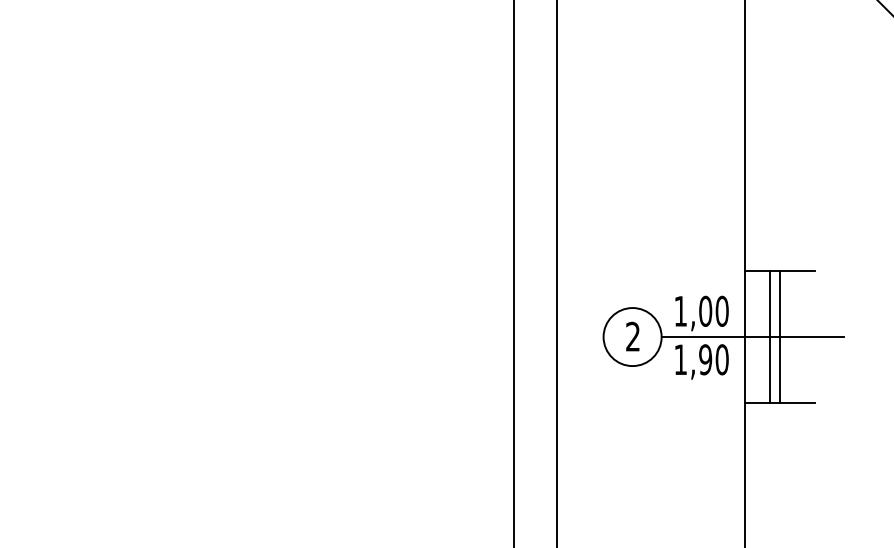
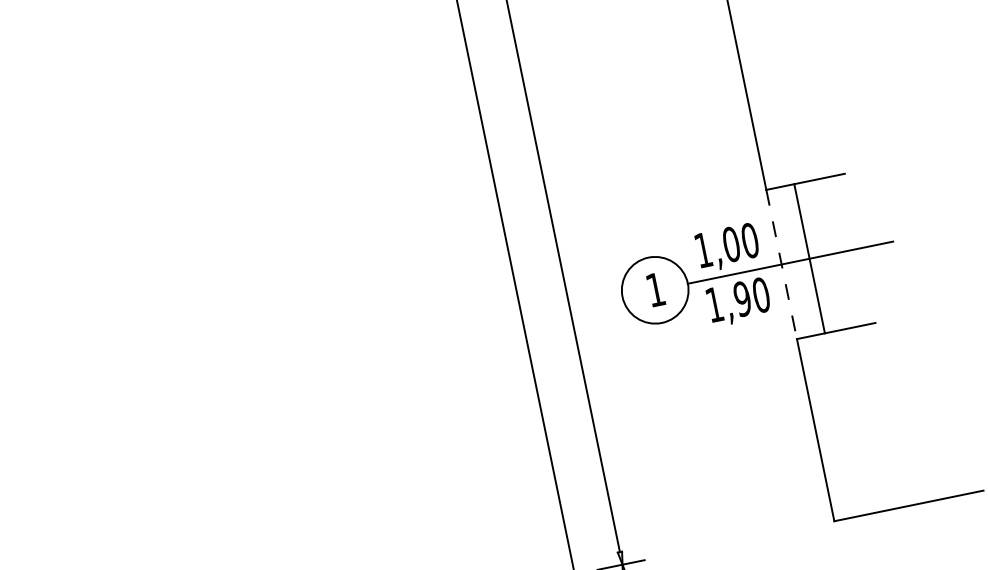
text: (632, 336) -> (654, 289), 2 -> 1
line: (779, 336) -> (820, 255), removed
line: (744, 337) -> (781, 264), solid -> dashed

